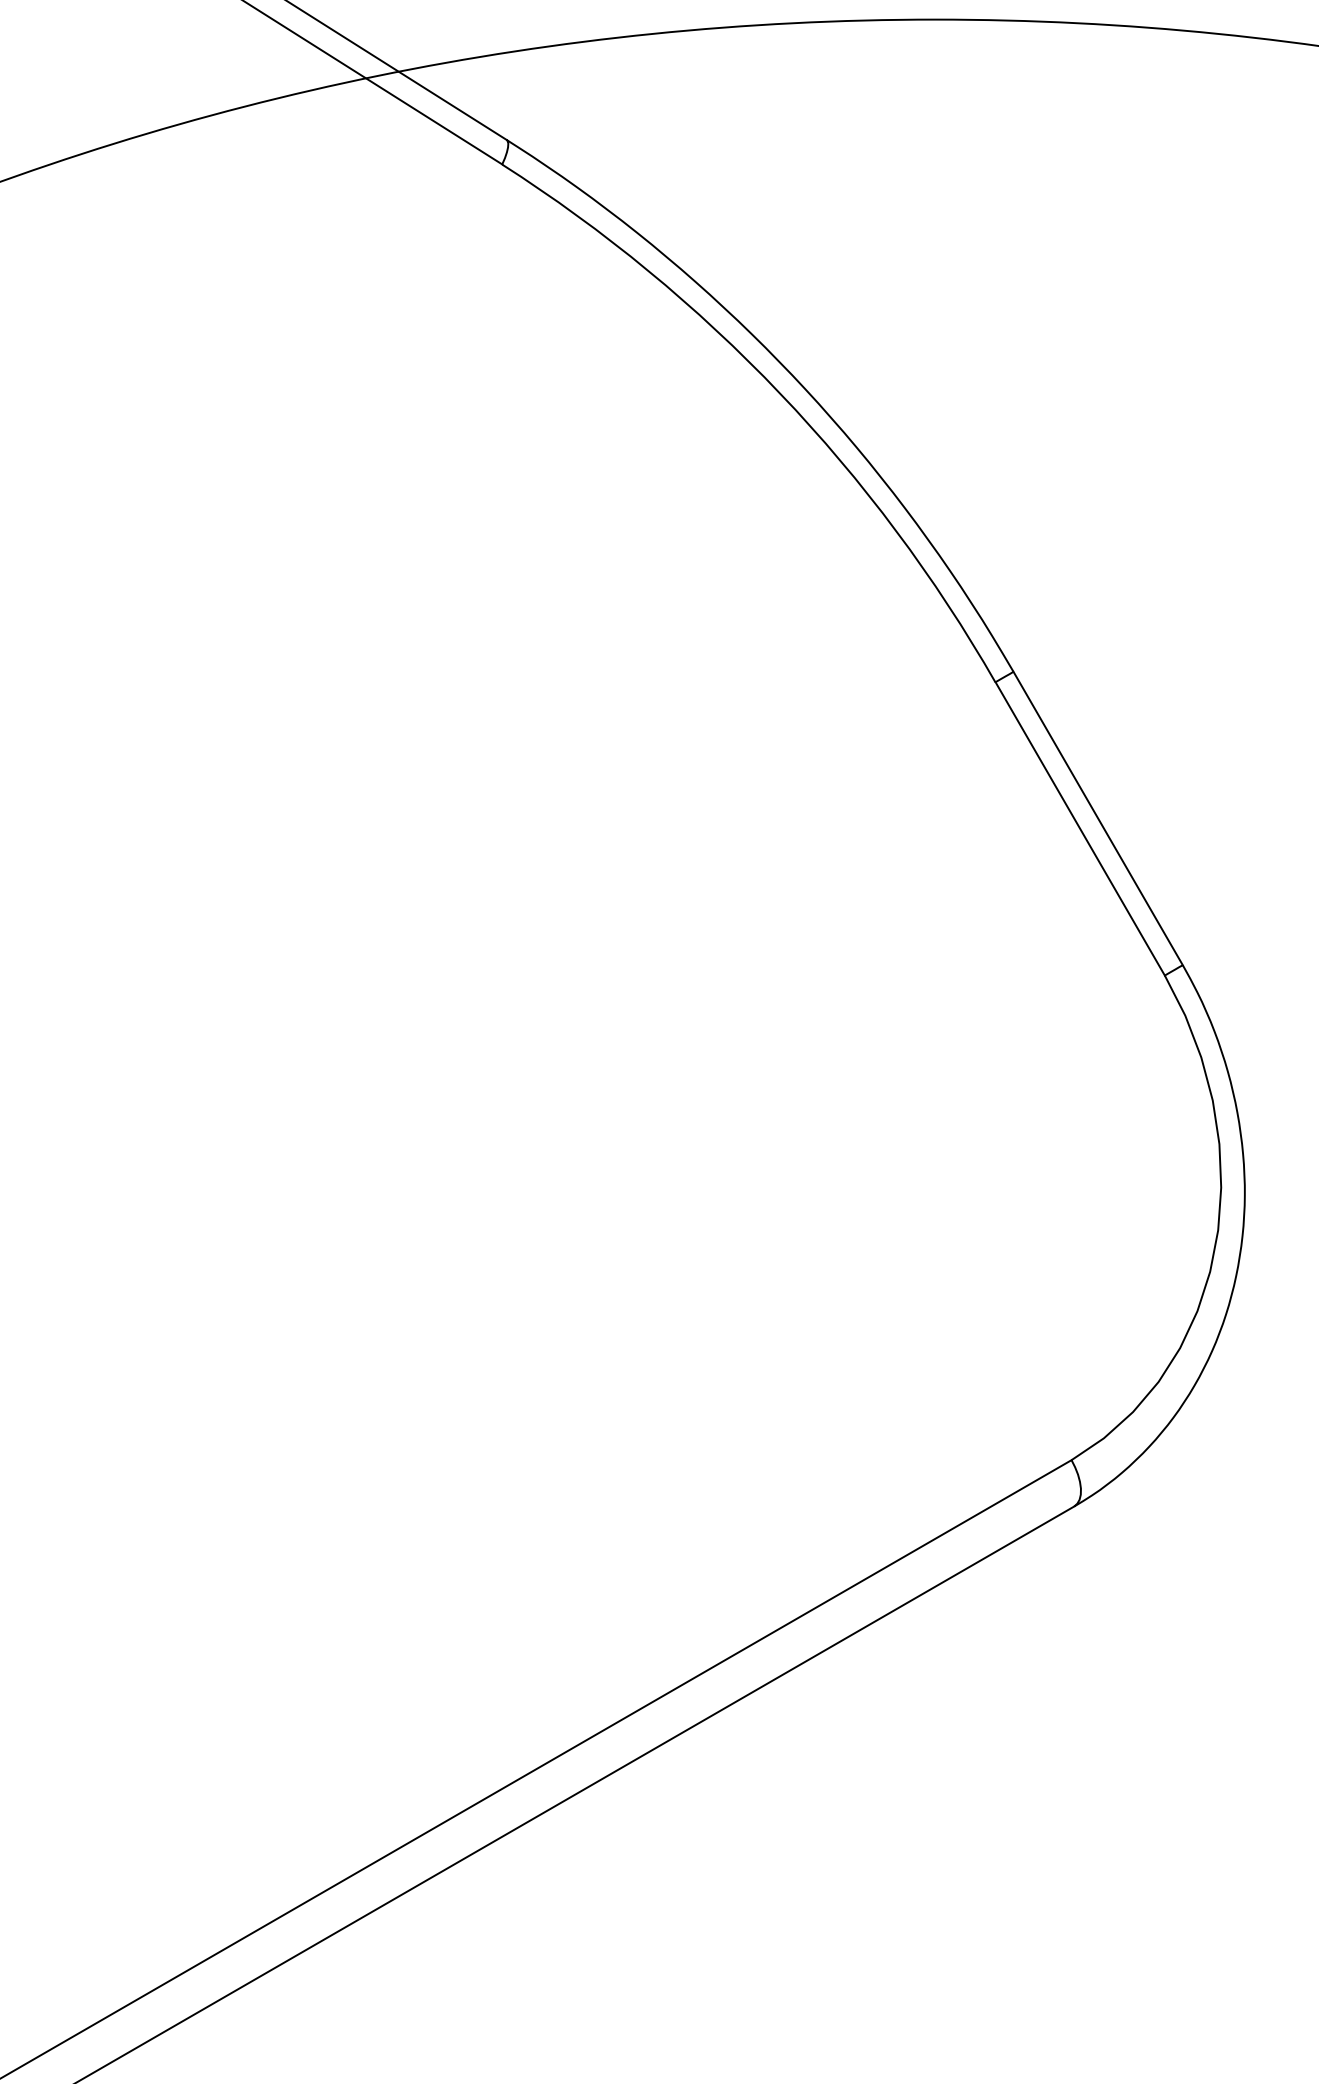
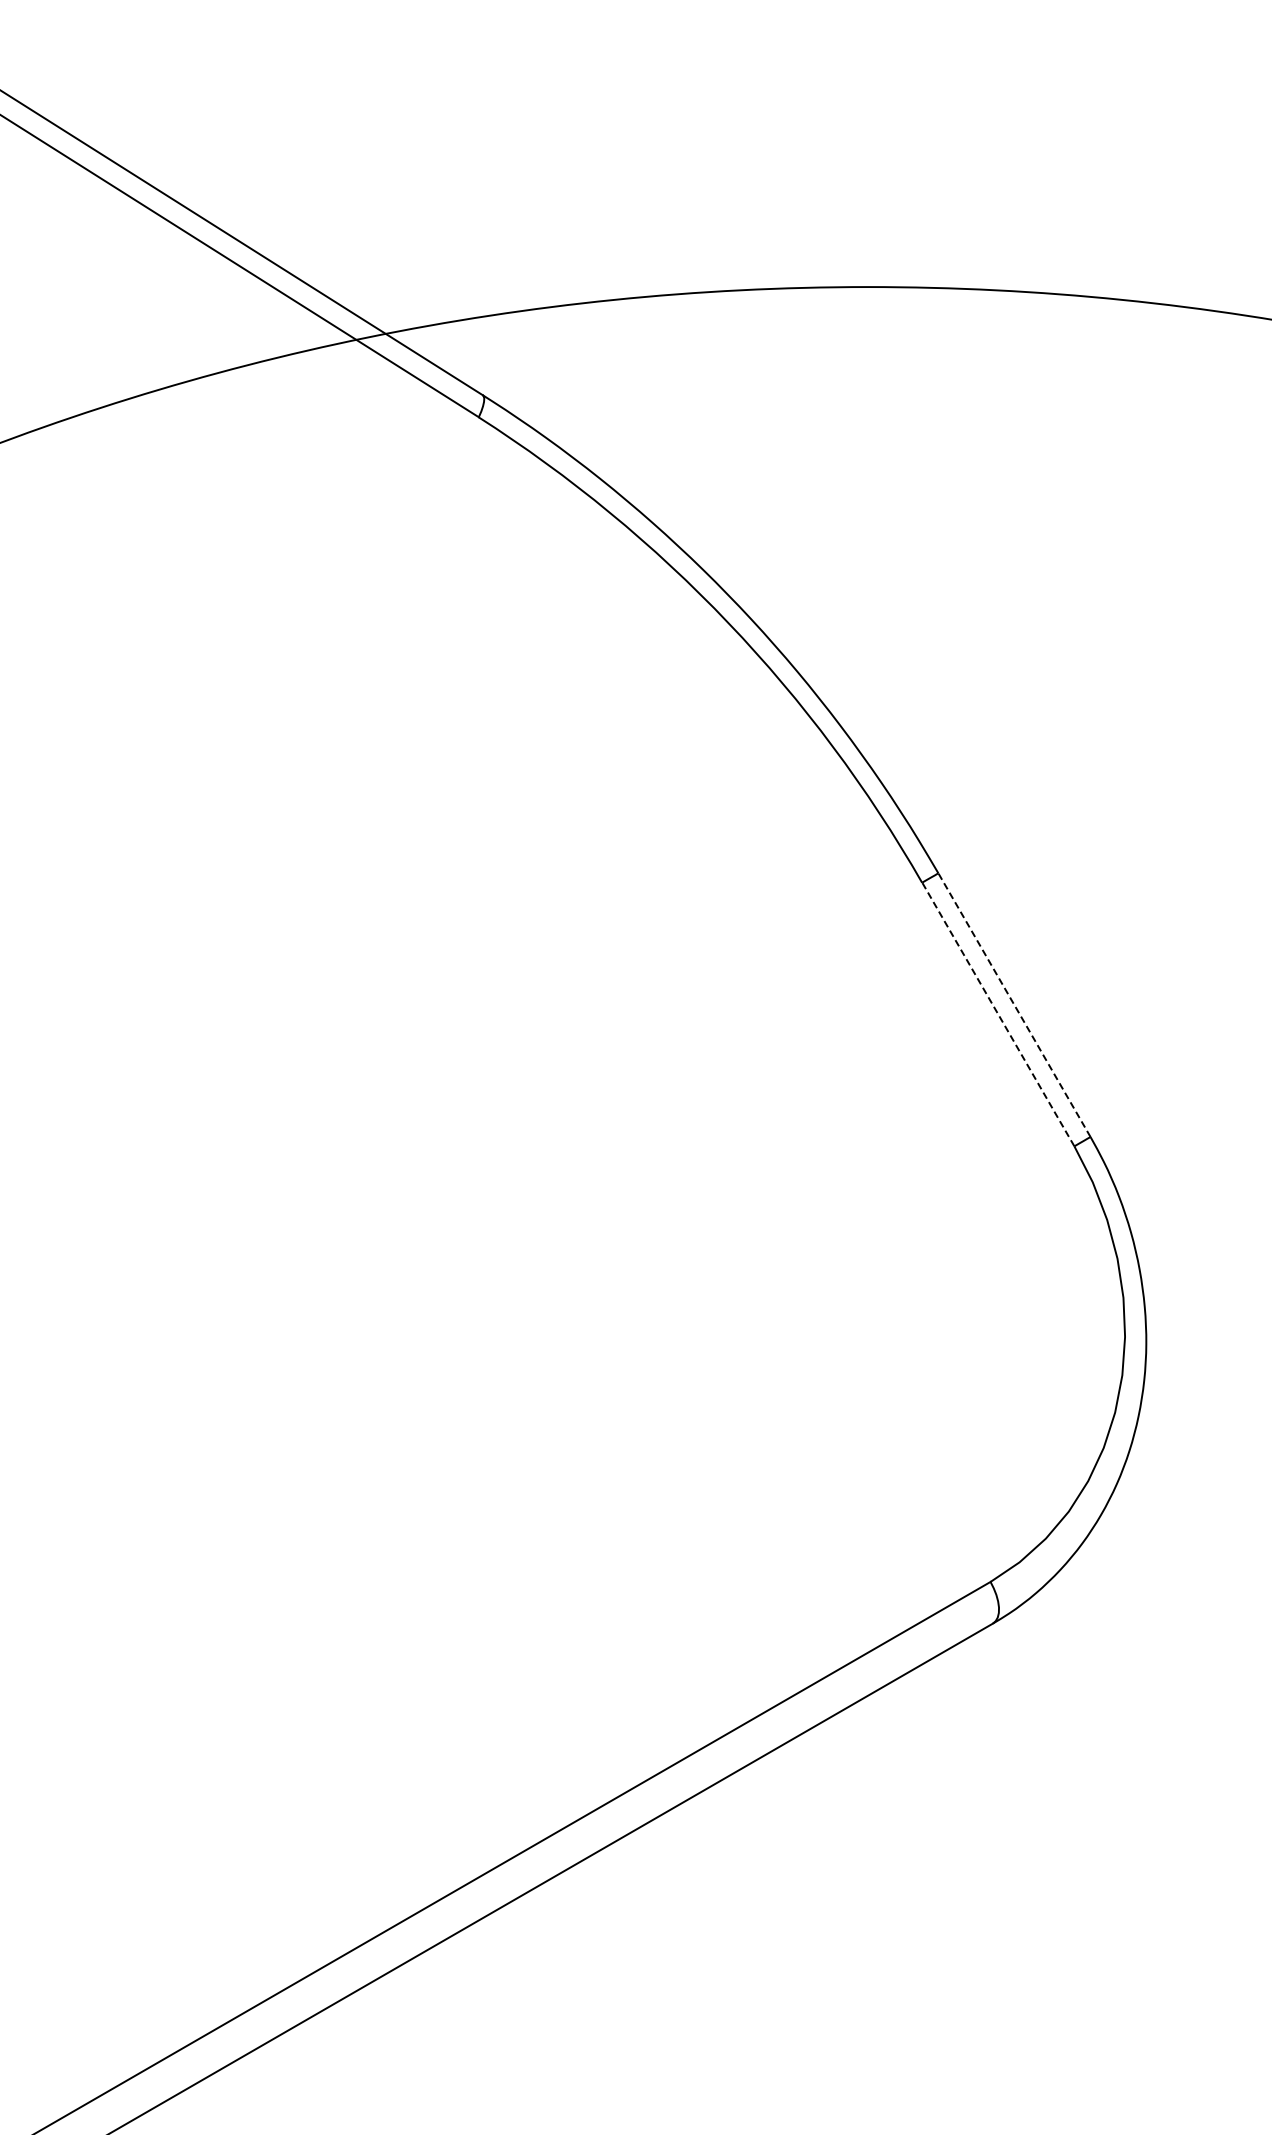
line: (1098, 817) -> (1014, 1004), solid -> dashed
line: (1080, 828) -> (998, 1014), solid -> dashed

